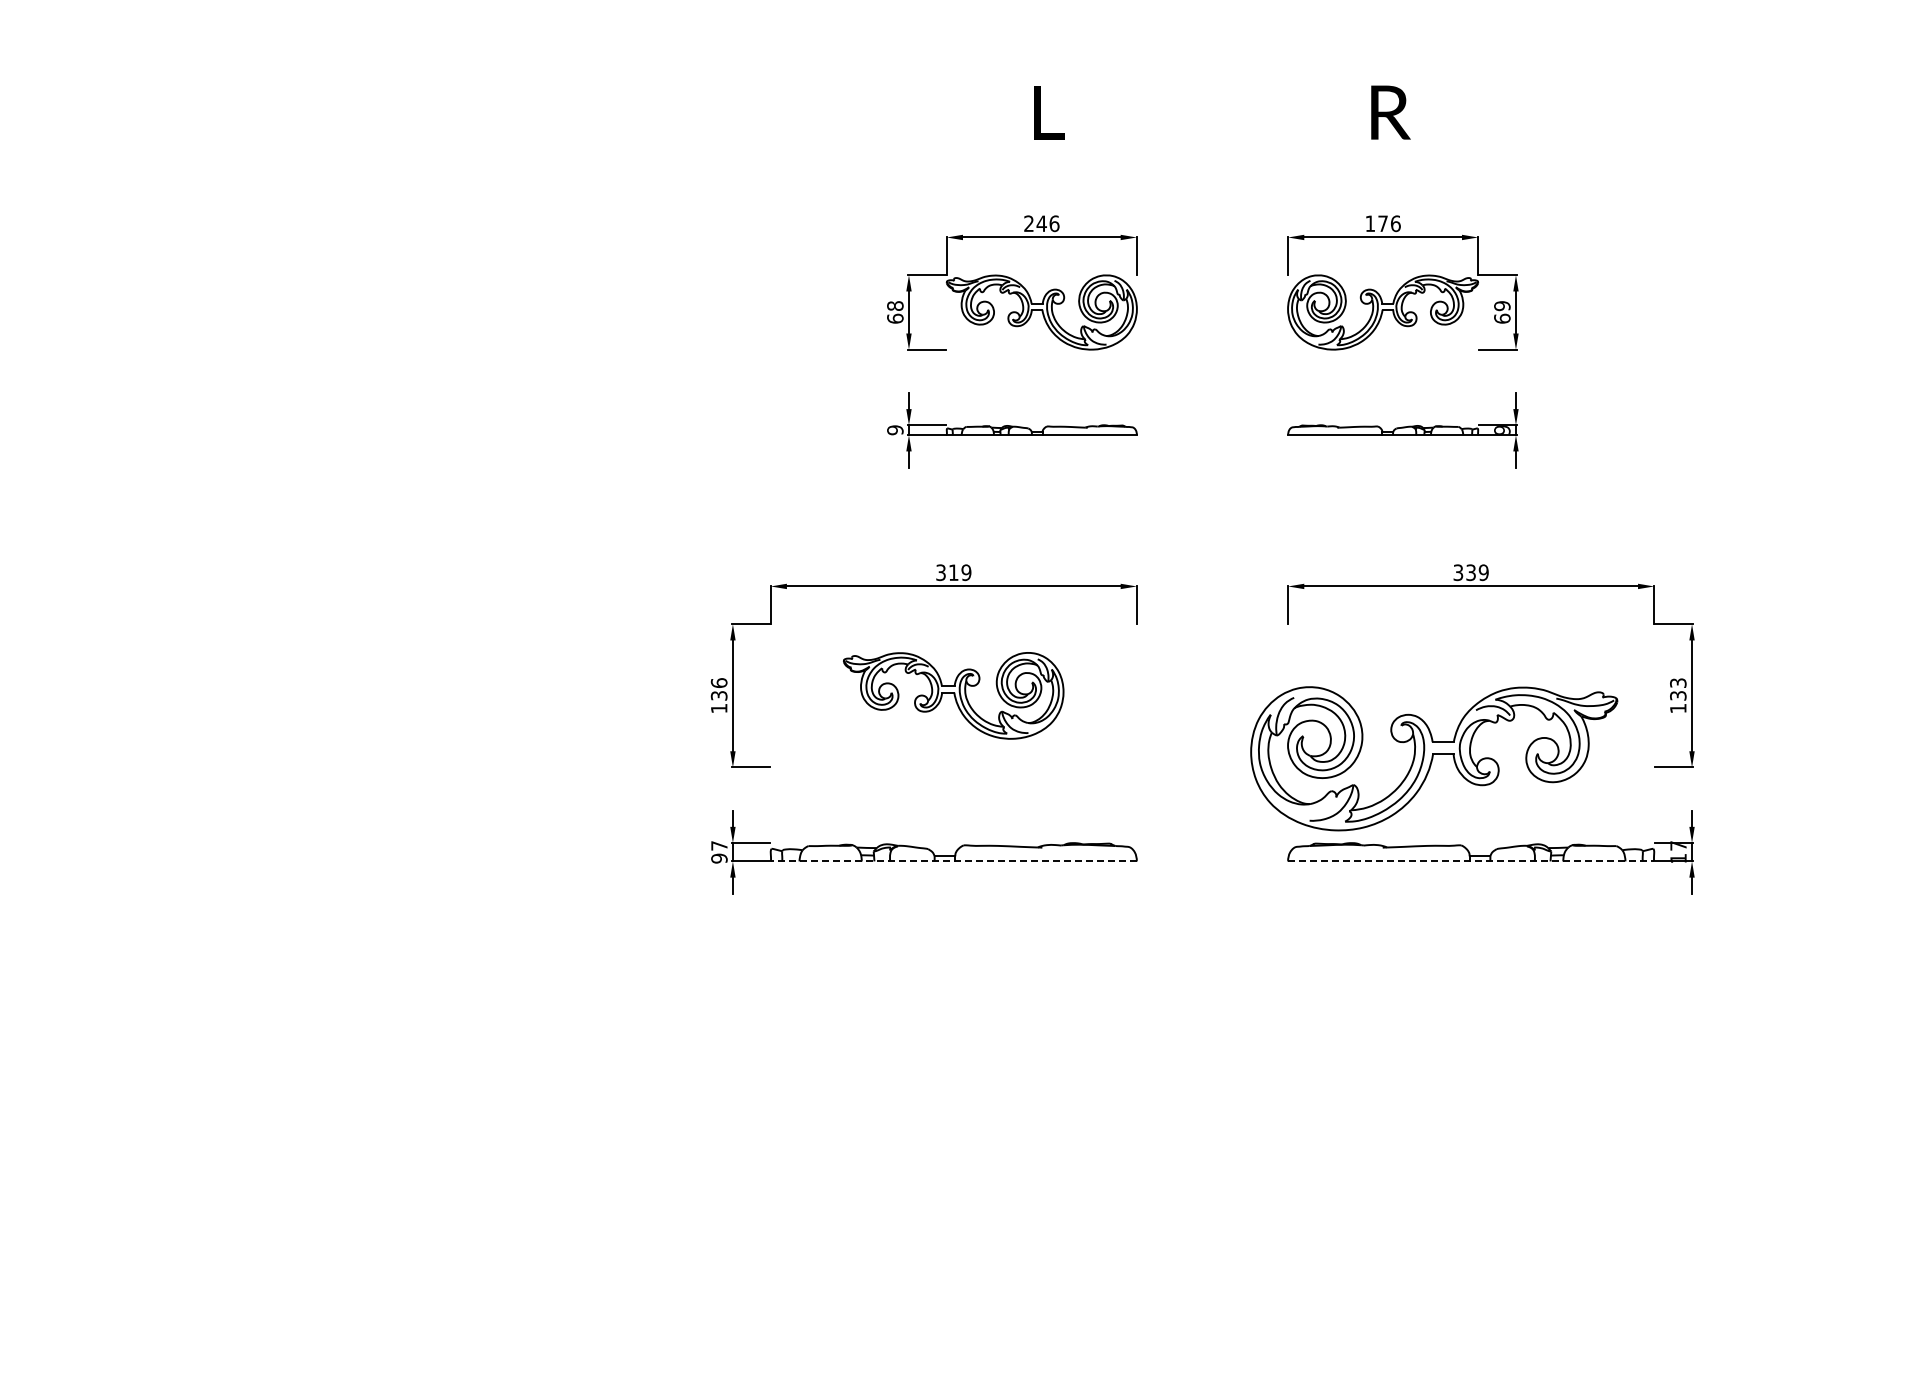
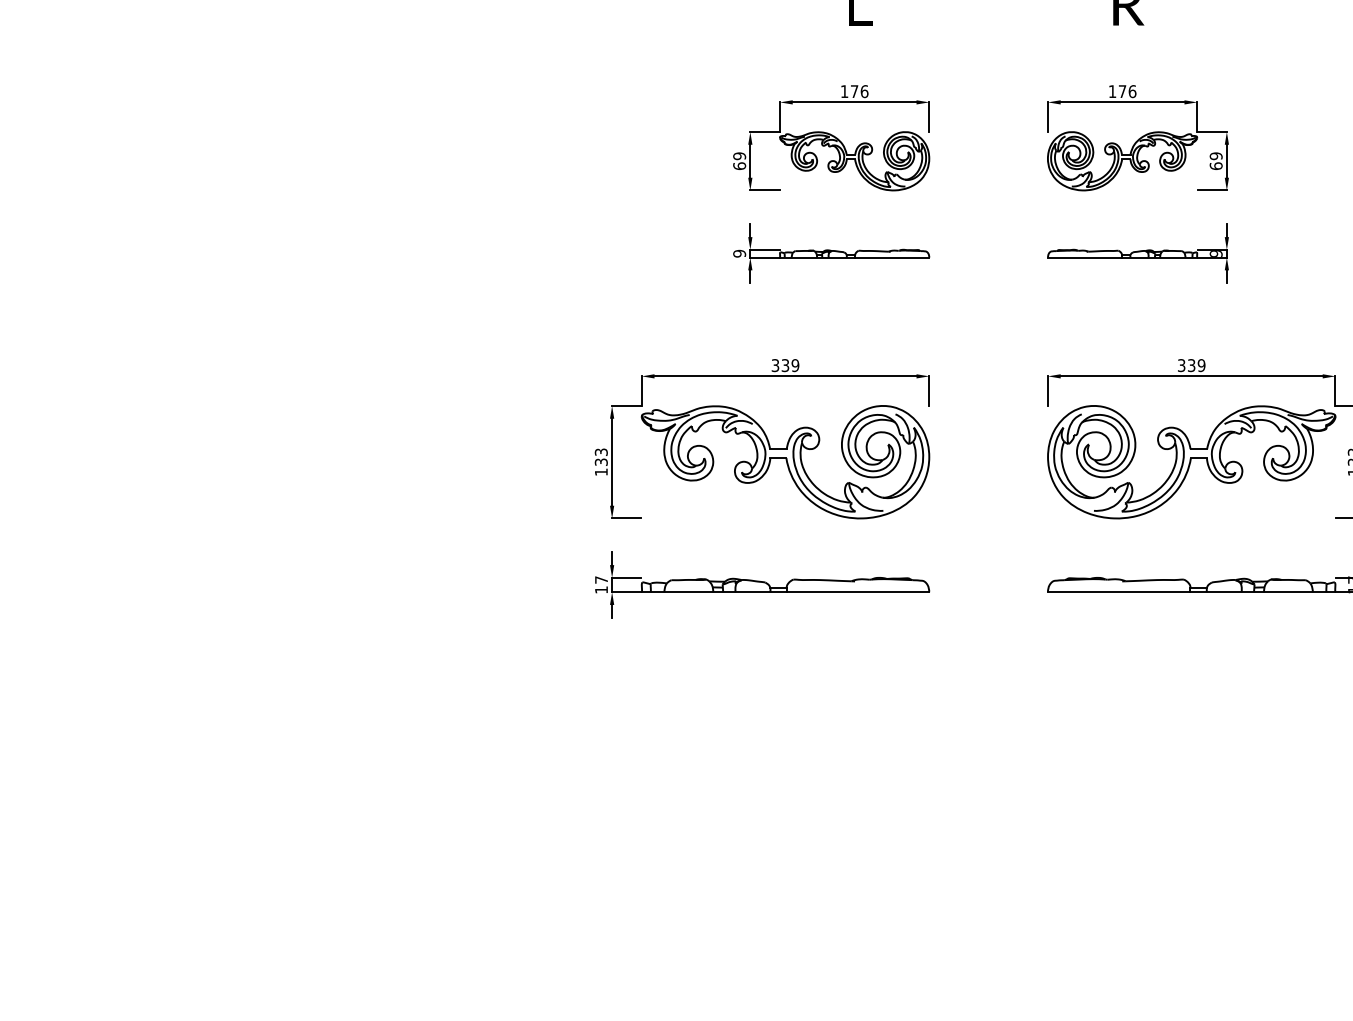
text: (1035, 223) -> (849, 91), 246 -> 176
text: (895, 306) -> (739, 156), 68 -> 69
text: (953, 572) -> (785, 365), 319 -> 339
text: (718, 682) -> (600, 451), 136 -> 133
part: (953, 695) -> (785, 461), size x1.67
part: (1434, 758) -> (1191, 461), moved
text: (719, 858) -> (601, 589), 97 -> 17
line: (953, 861) -> (785, 592), dashed -> solid
line: (1471, 861) -> (1191, 592), dashed -> solid

